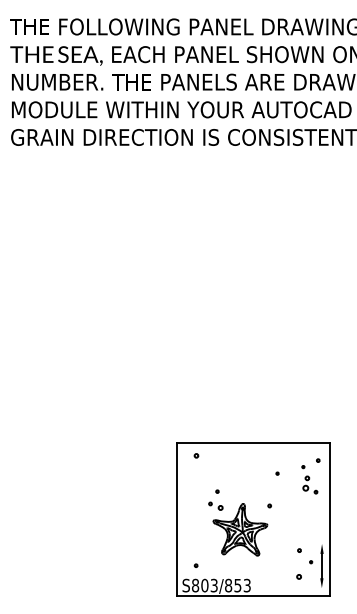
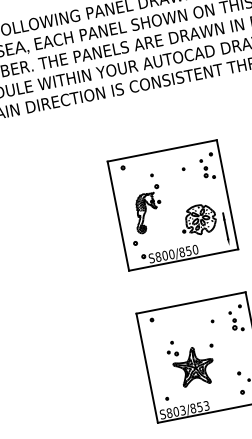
part: (254, 307) -> (172, 205), added

